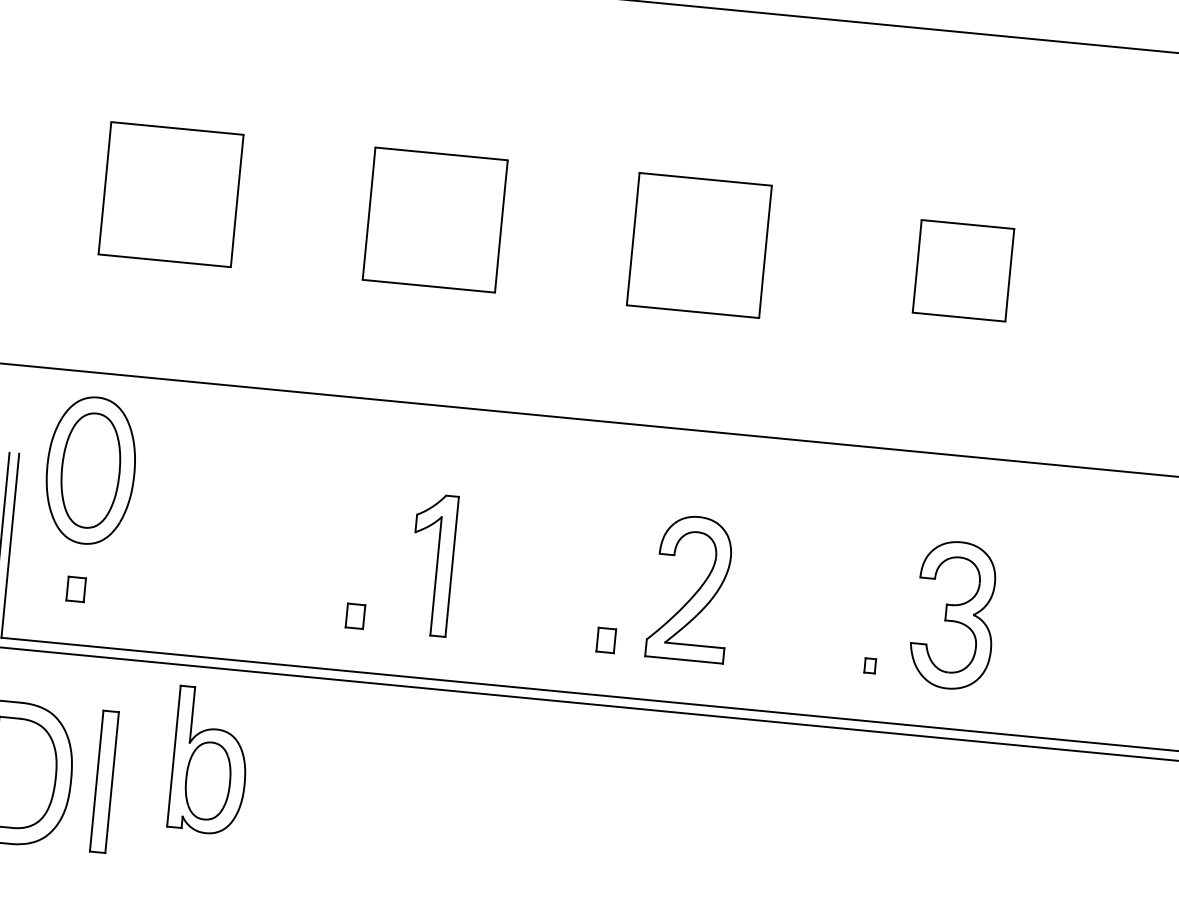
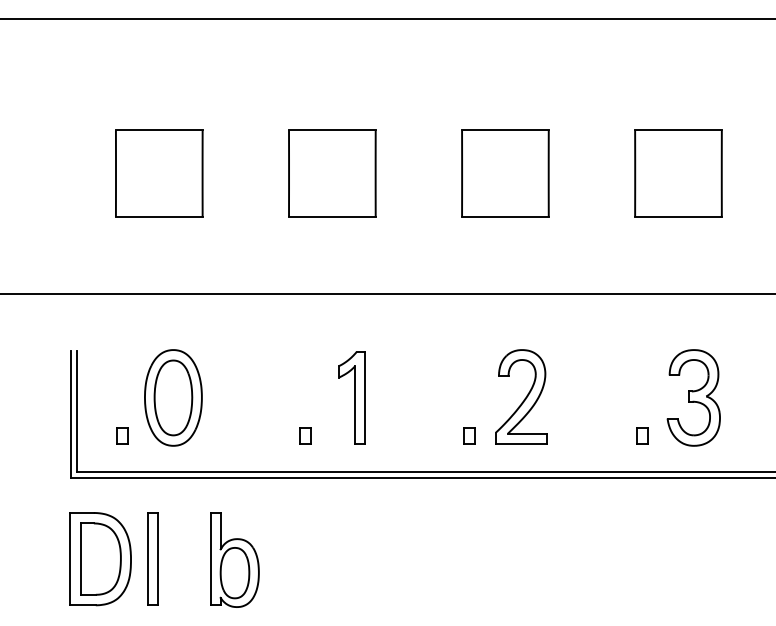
part: (963, 270) -> (678, 173), size x1.43
part: (90, 469) -> (173, 397), moved
part: (870, 665) -> (642, 435), size x1.67
part: (209, 760) -> (234, 559), moved

